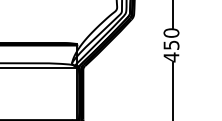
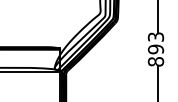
text: (171, 45) -> (156, 49), 450 -> 893

